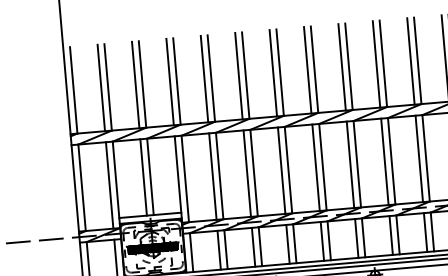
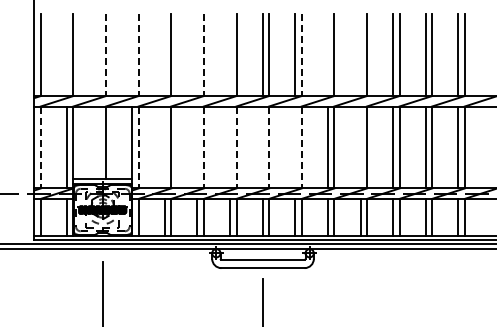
line: (410, 61) -> (360, 55), removed
line: (376, 64) -> (327, 55), removed
line: (348, 67) -> (301, 55), solid -> dashed
line: (273, 73) -> (230, 55), removed
line: (239, 76) -> (197, 55), removed
line: (245, 76) -> (203, 55), solid -> dashed
line: (204, 79) -> (164, 55), removed
line: (176, 81) -> (138, 55), solid -> dashed
line: (170, 82) -> (132, 55), removed
line: (143, 84) -> (106, 55), solid -> dashed
line: (135, 85) -> (99, 55), removed
line: (100, 88) -> (66, 55), removed
line: (419, 158) -> (360, 147), removed
line: (350, 164) -> (295, 147), removed
line: (357, 164) -> (301, 147), solid -> dashed
line: (315, 167) -> (262, 147), removed
line: (323, 167) -> (269, 147), solid -> dashed
line: (282, 170) -> (230, 147), removed
line: (288, 170) -> (236, 147), solid -> dashed
line: (247, 173) -> (197, 147), removed
line: (253, 173) -> (203, 147), solid -> dashed
line: (212, 176) -> (164, 147), removed
line: (143, 177) -> (99, 142), removed
line: (185, 179) -> (138, 147), solid -> dashed
line: (81, 187) -> (40, 147), solid -> dashed

